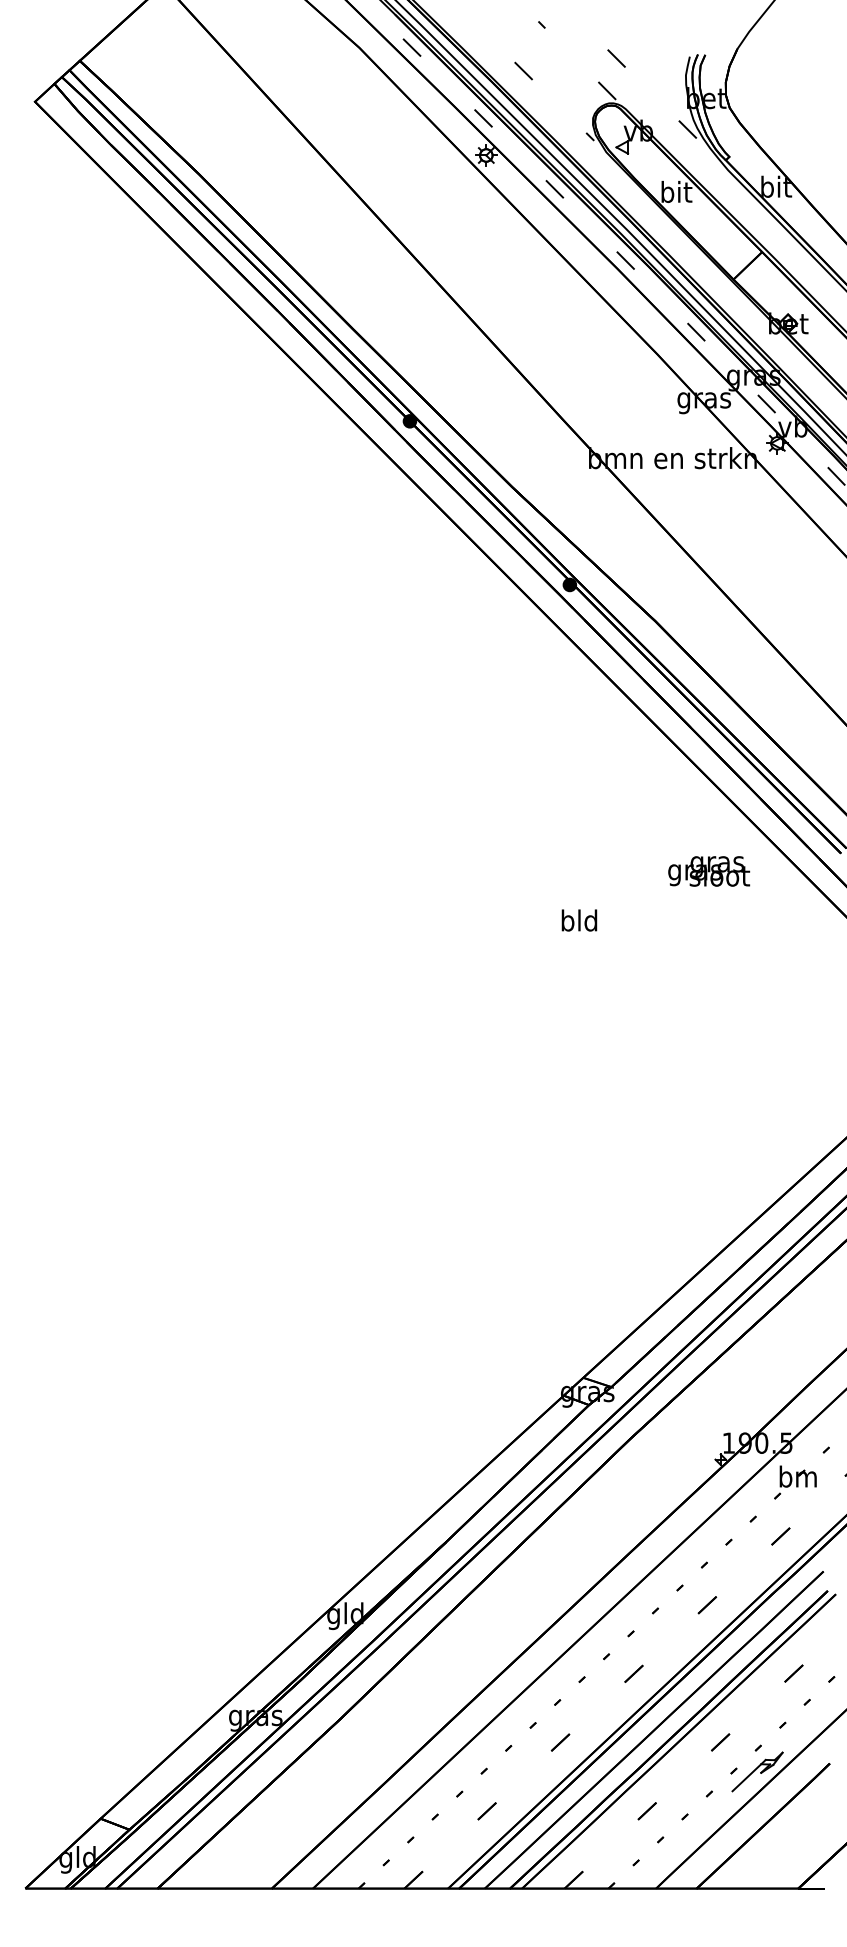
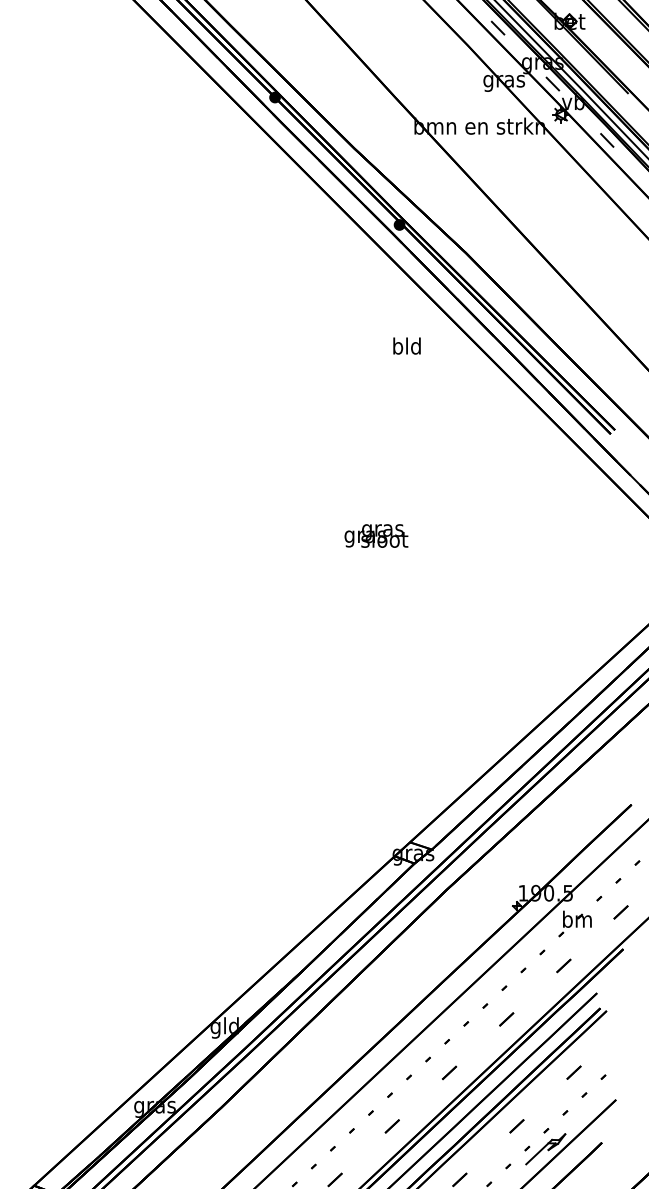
text: (709, 871) -> (376, 536), moved
text: (579, 920) -> (407, 346), moved

